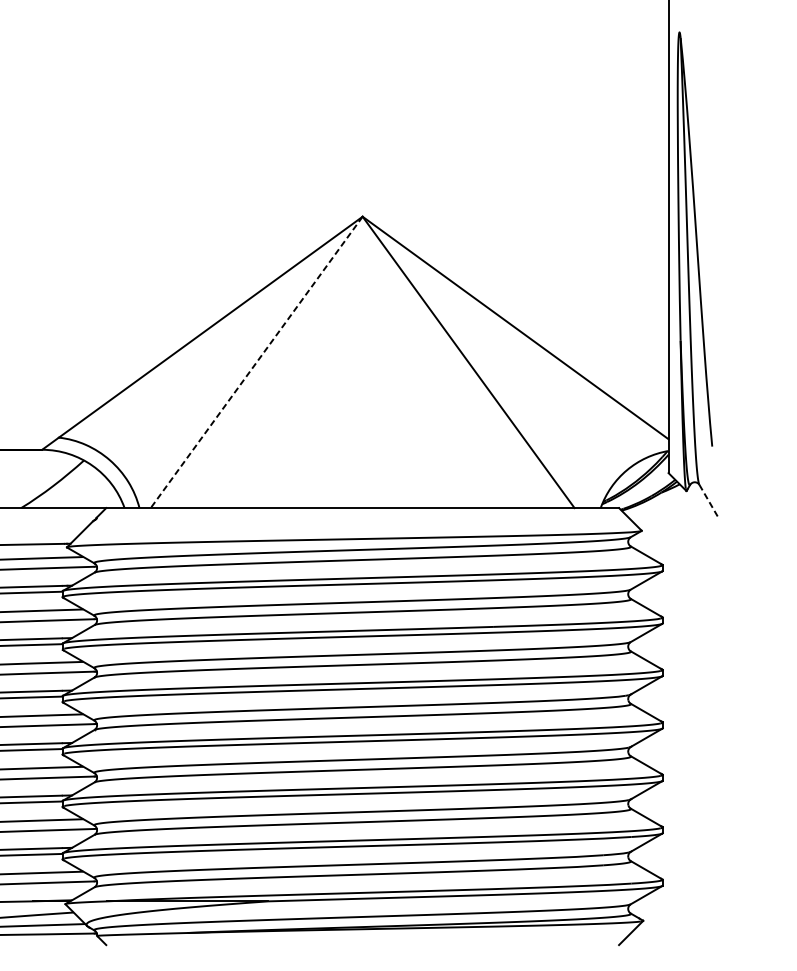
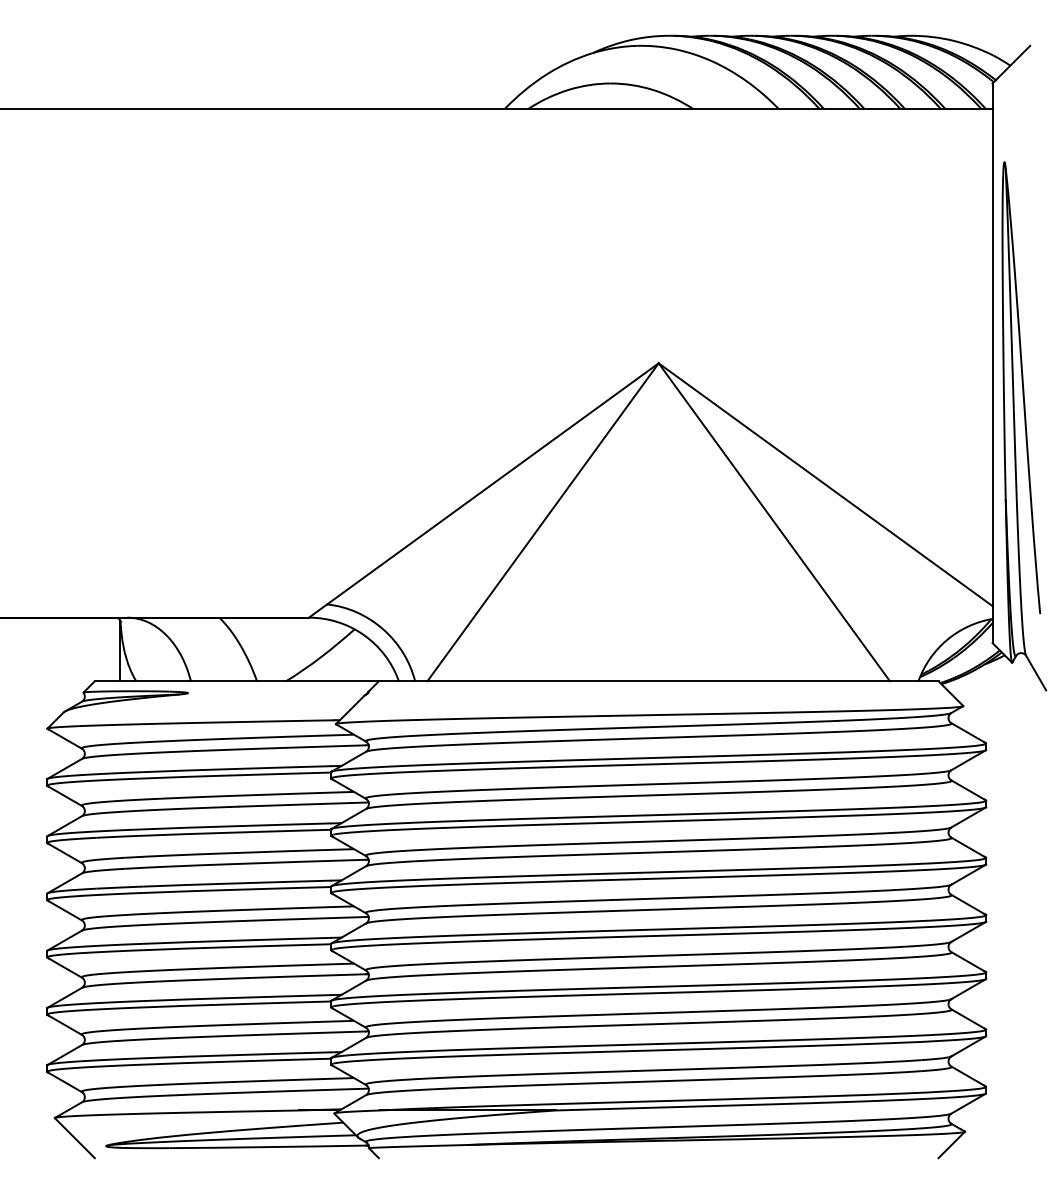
line: (257, 362) -> (543, 522), dashed -> solid
line: (708, 500) -> (1036, 673), dashed -> solid

